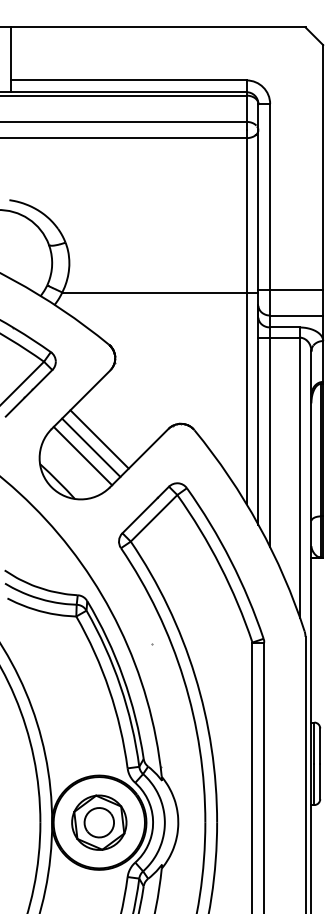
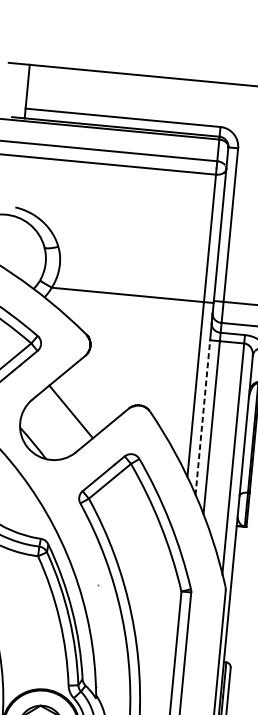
line: (258, 431) -> (202, 417), solid -> dashed
line: (91, 447) -> (63, 417), removed
line: (82, 455) -> (55, 423), removed

